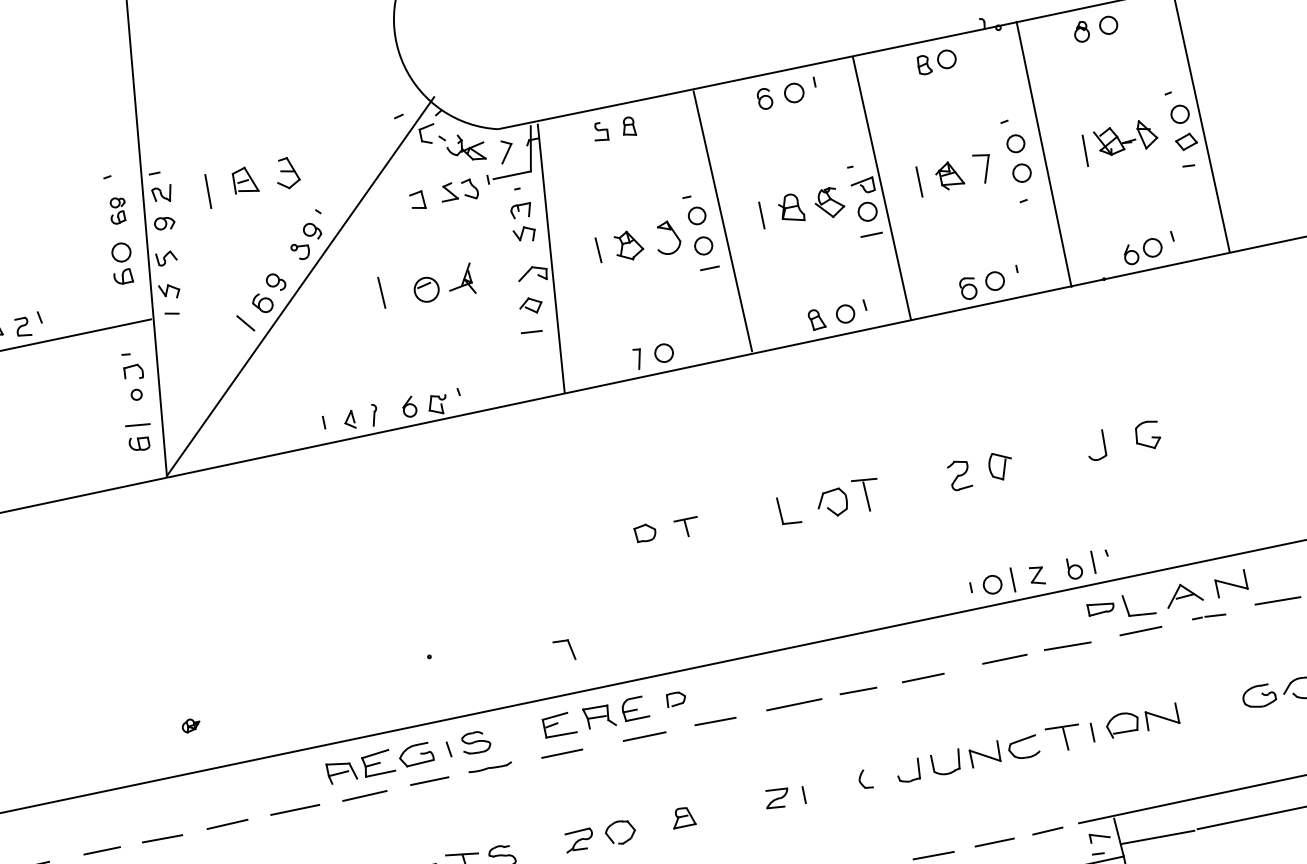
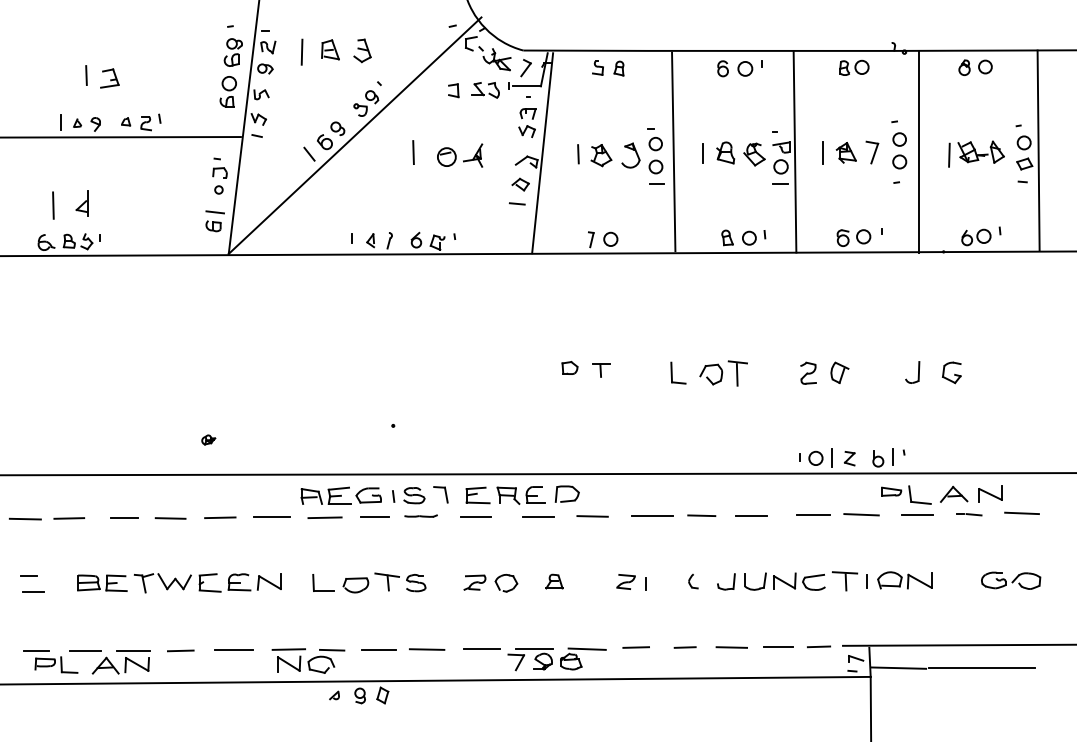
part: (117, 210) -> (232, 52), size x1.43
part: (563, 650) -> (440, 494), moved
part: (675, 698) -> (566, 493), size x1.67

